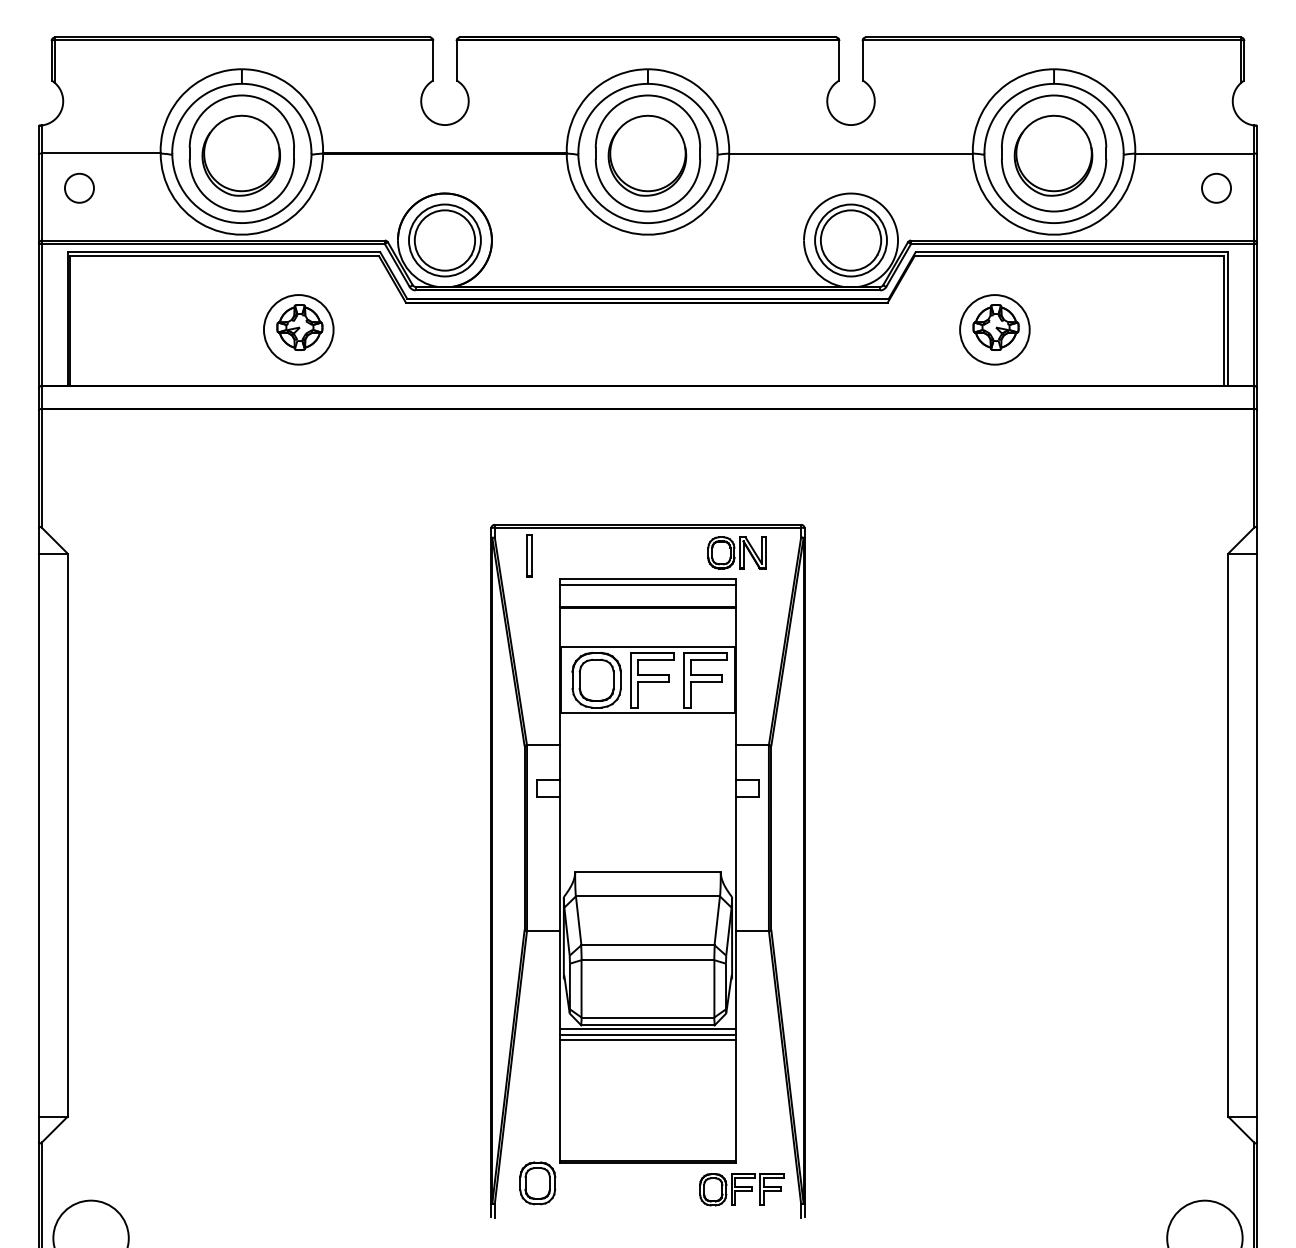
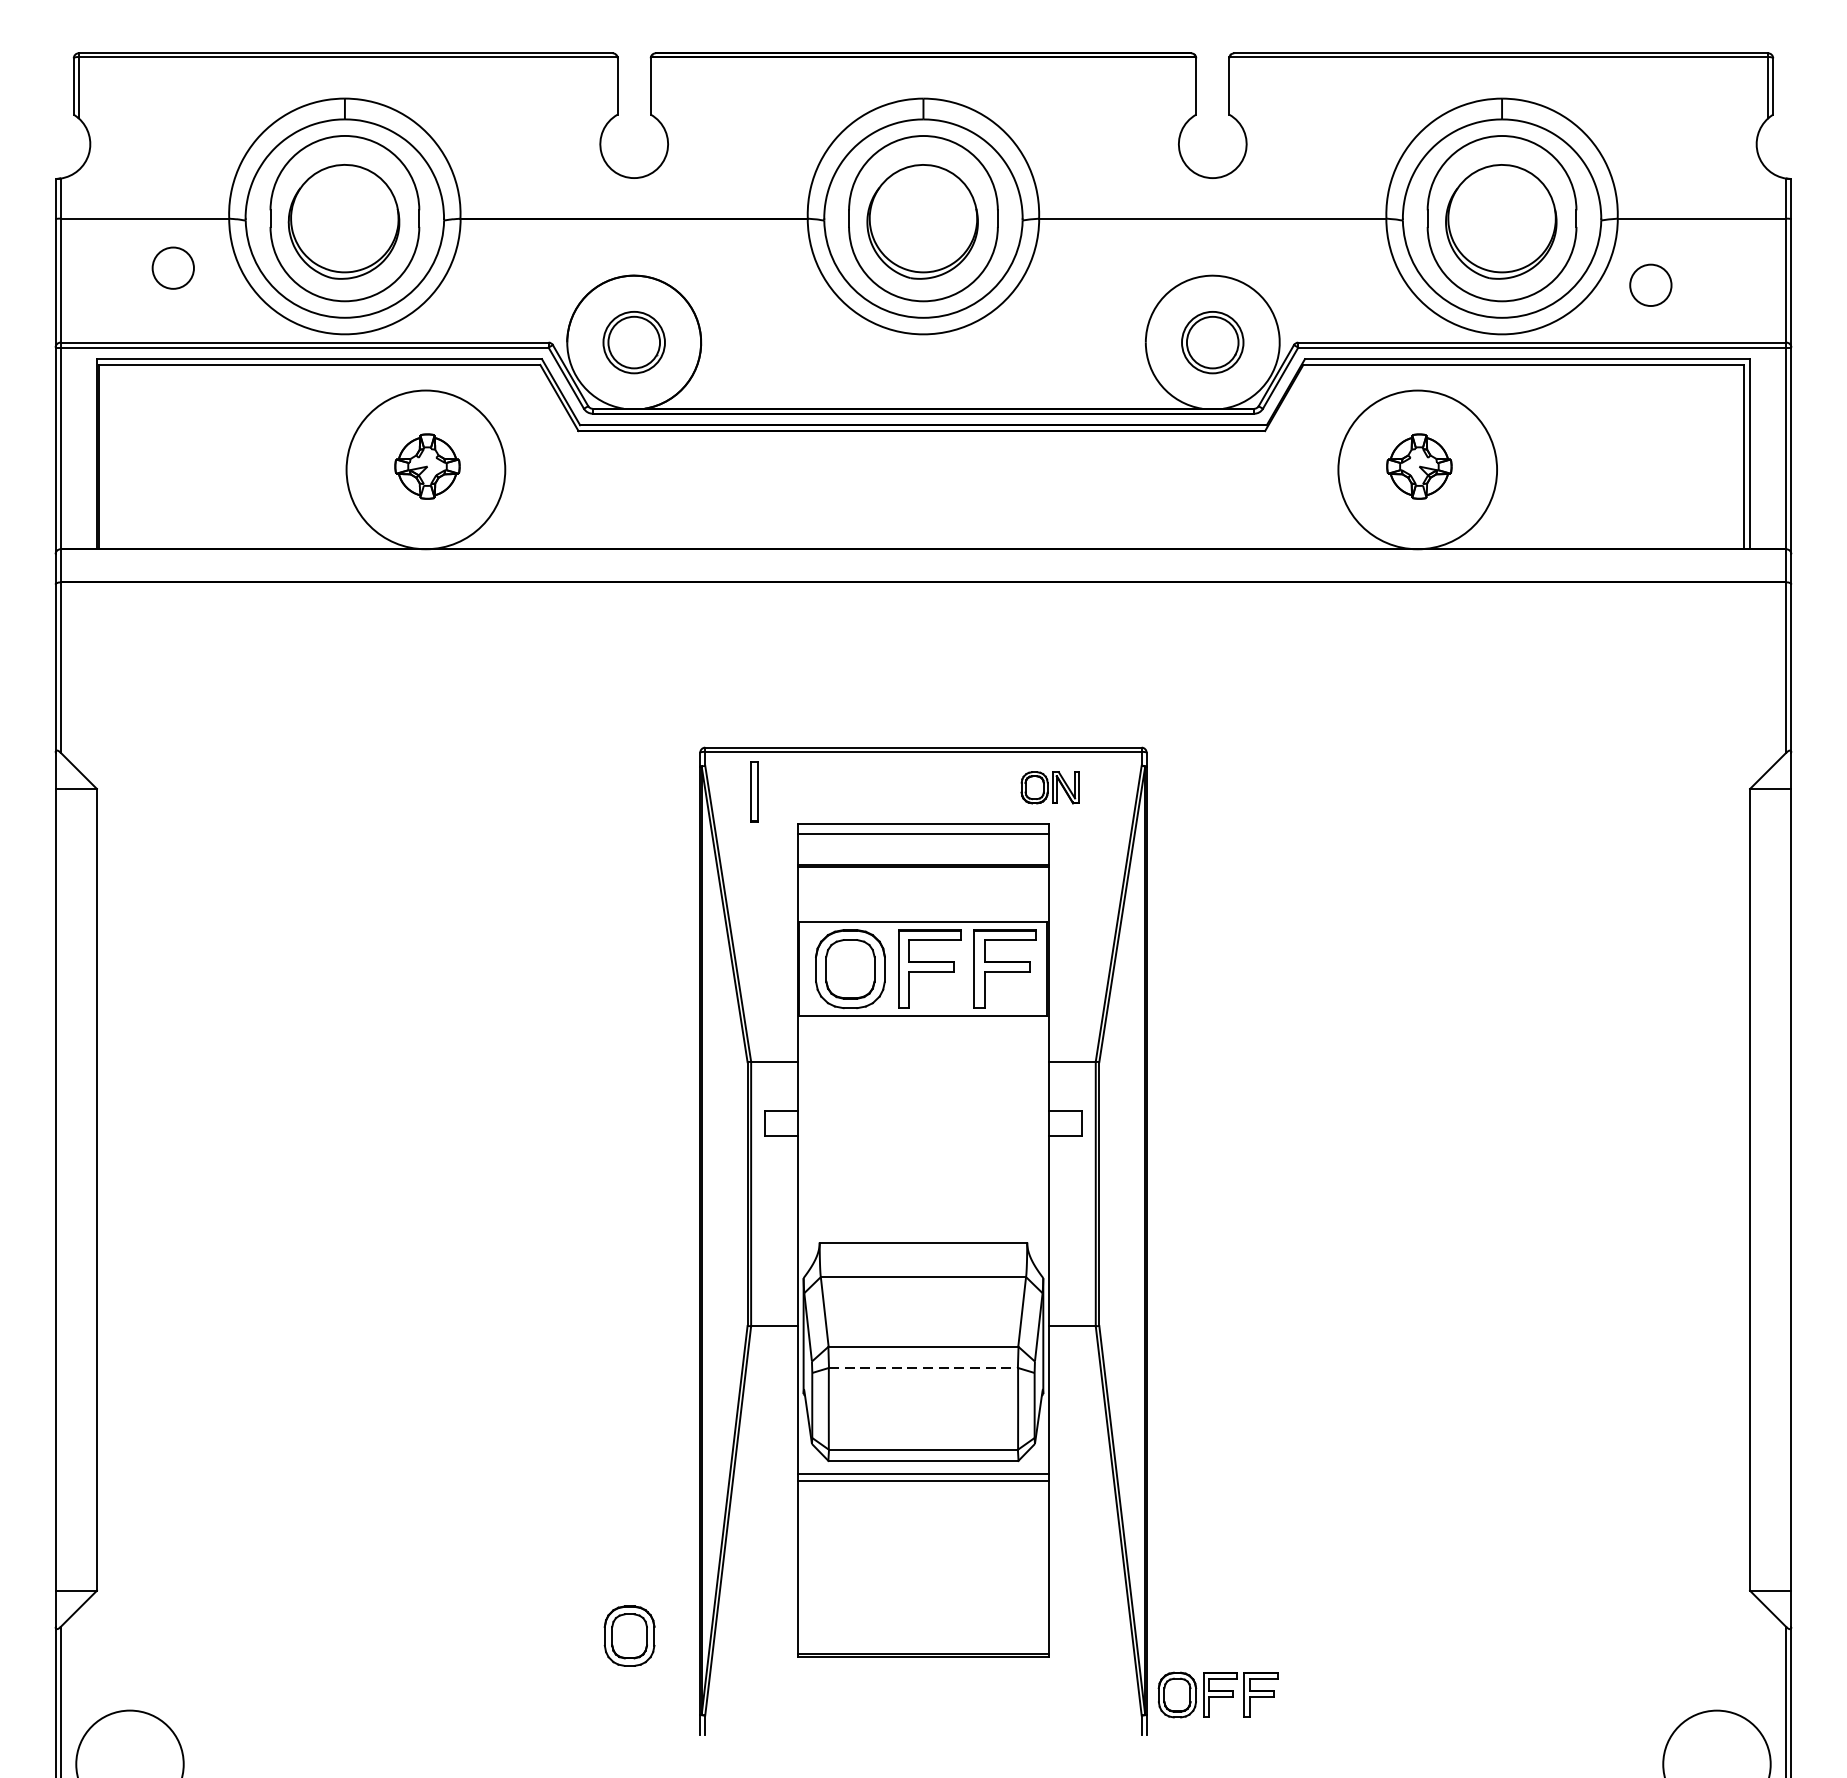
circle: (79, 187) -> (173, 267), moved
circle: (1216, 187) -> (1650, 284), moved
part: (444, 240) -> (633, 342), size x0.6
part: (850, 240) -> (1212, 342), size x0.6
circle: (298, 329) -> (425, 469), size x1.6
circle: (994, 329) -> (1417, 469), size x1.6
part: (736, 552) -> (1049, 787), size x0.7
line: (648, 960) -> (924, 1368), solid -> dashed
line: (647, 1028) -> (922, 1465), removed
part: (537, 1183) -> (629, 1636), moved
part: (741, 1189) -> (1217, 1694), moved

